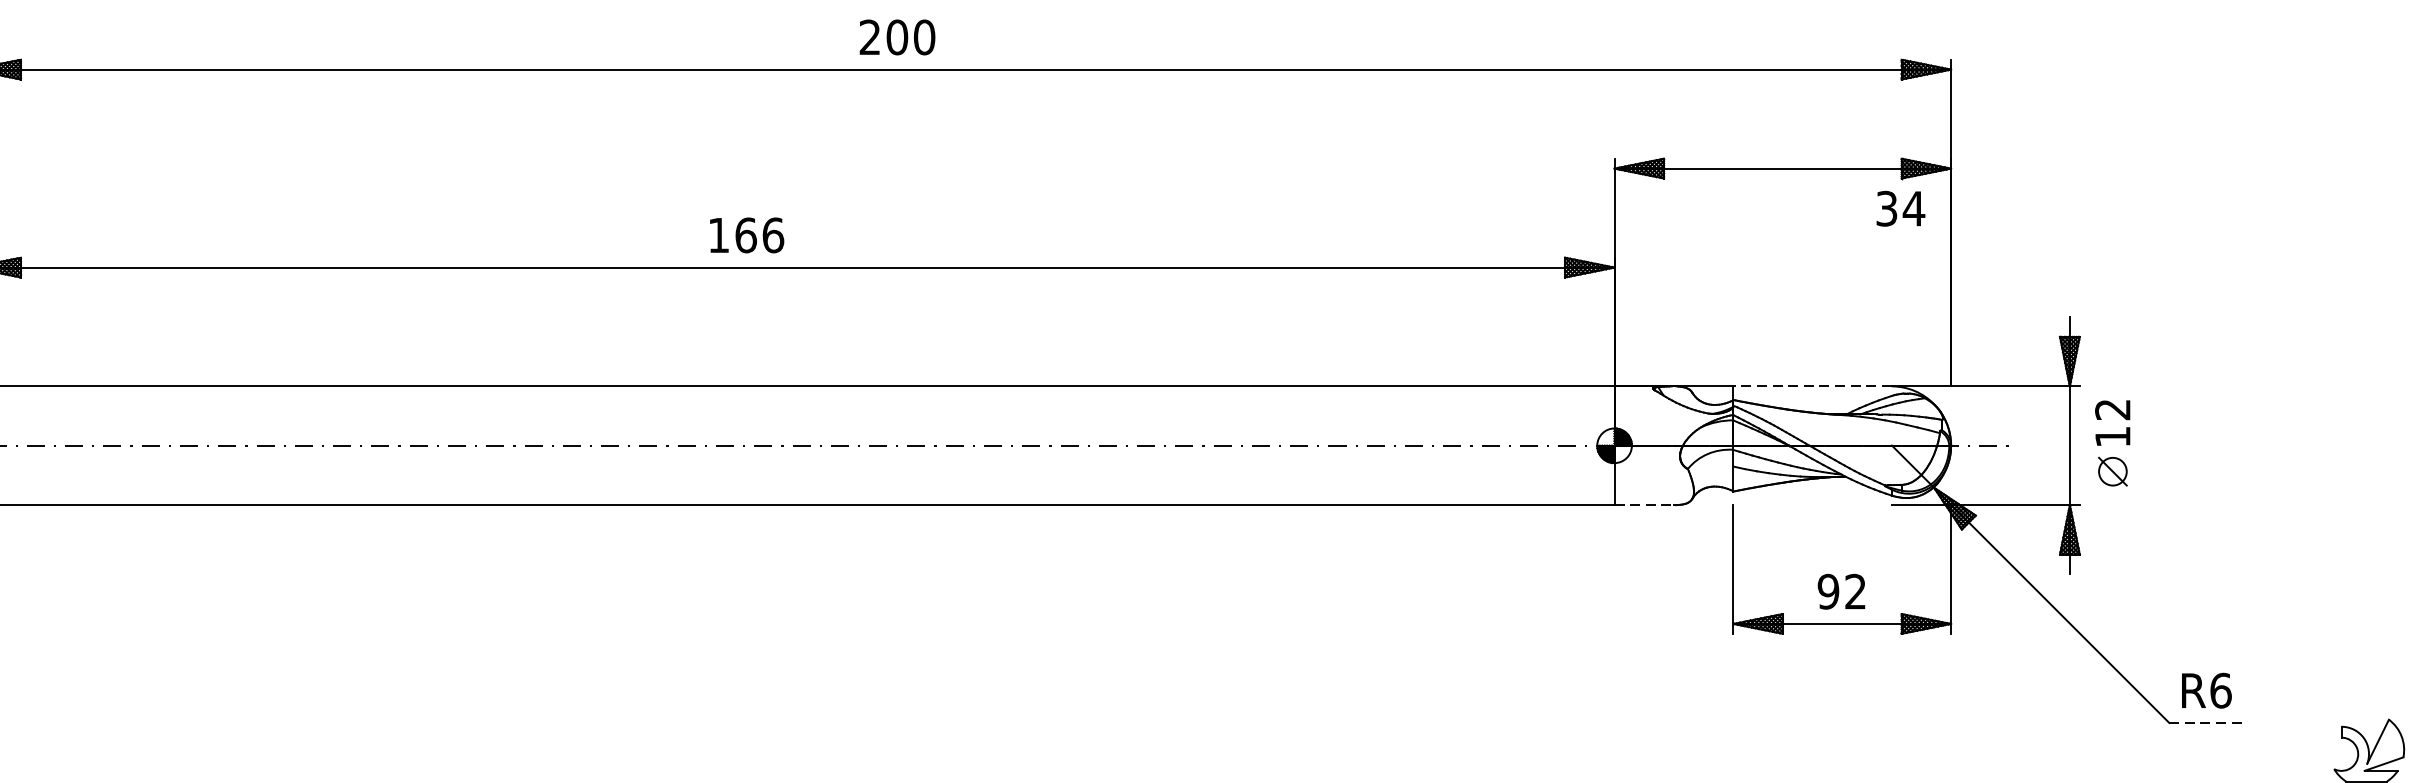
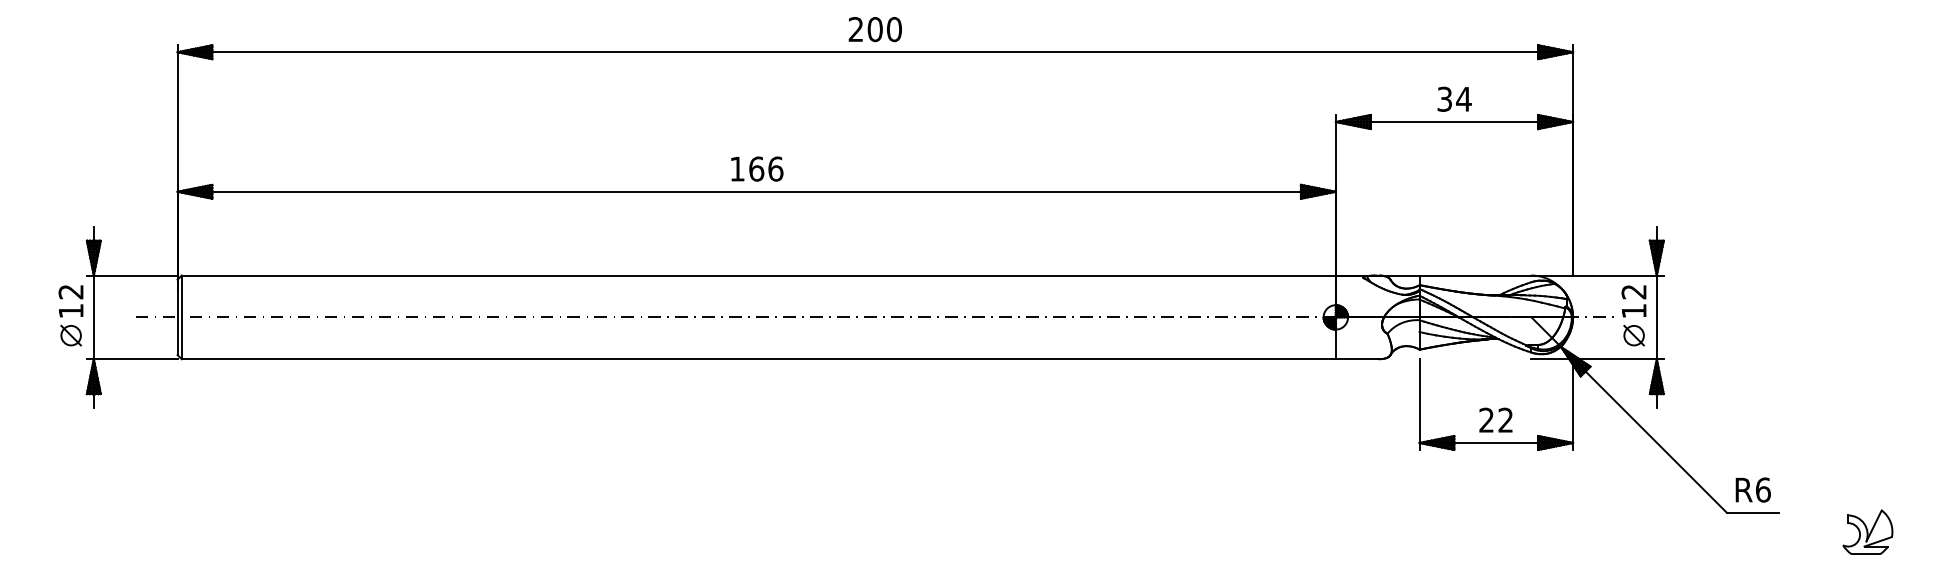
text: (896, 37) -> (874, 29), moved
text: (1900, 207) -> (1454, 98), moved
text: (747, 234) -> (757, 168), moved
line: (1812, 386) -> (1475, 275), dashed -> solid
part: (2112, 443) -> (1633, 315), moved
line: (1645, 505) -> (1357, 359), dashed -> solid
text: (1828, 590) -> (1486, 419), 92 -> 22
line: (2207, 722) -> (1753, 512), dashed -> solid

